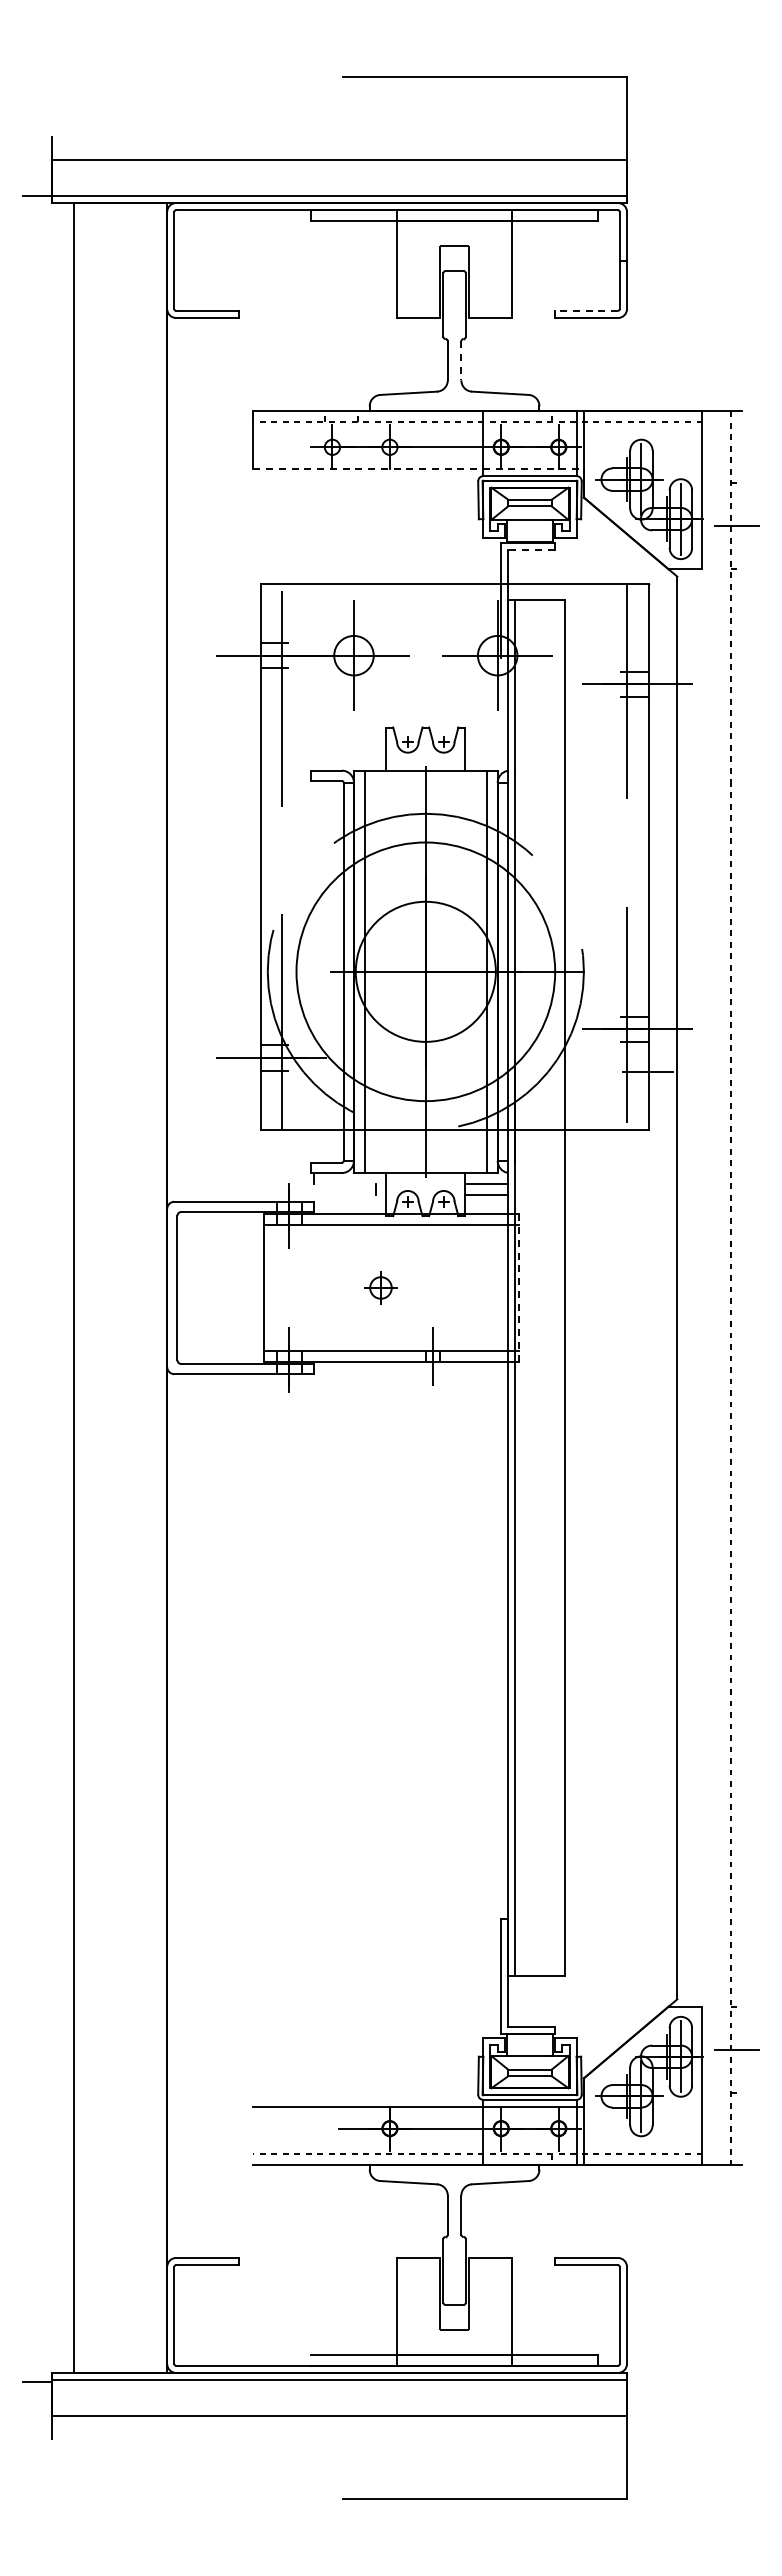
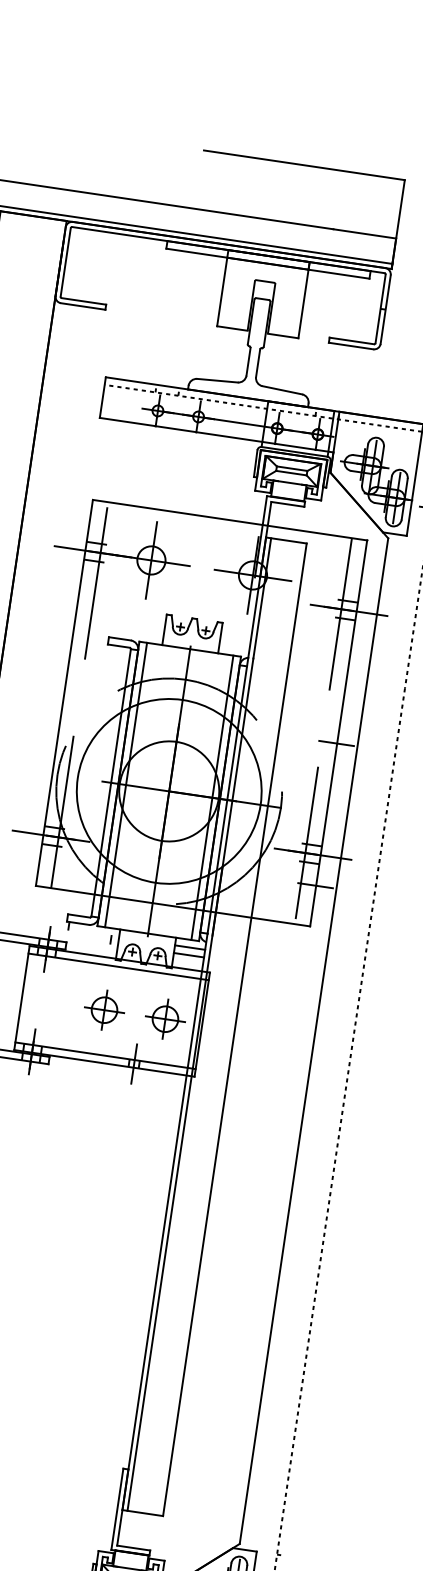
line: (586, 310) -> (351, 340), dashed -> solid
line: (461, 360) -> (258, 363), dashed -> solid
line: (419, 468) -> (217, 434), dashed -> solid
line: (530, 550) -> (287, 504), dashed -> solid
line: (647, 871) -> (336, 743), added
part: (380, 1287) -> (104, 1009), size x1.67
part: (466, 1287) -> (165, 1018), added
line: (519, 1287) -> (202, 1024), dashed -> solid

